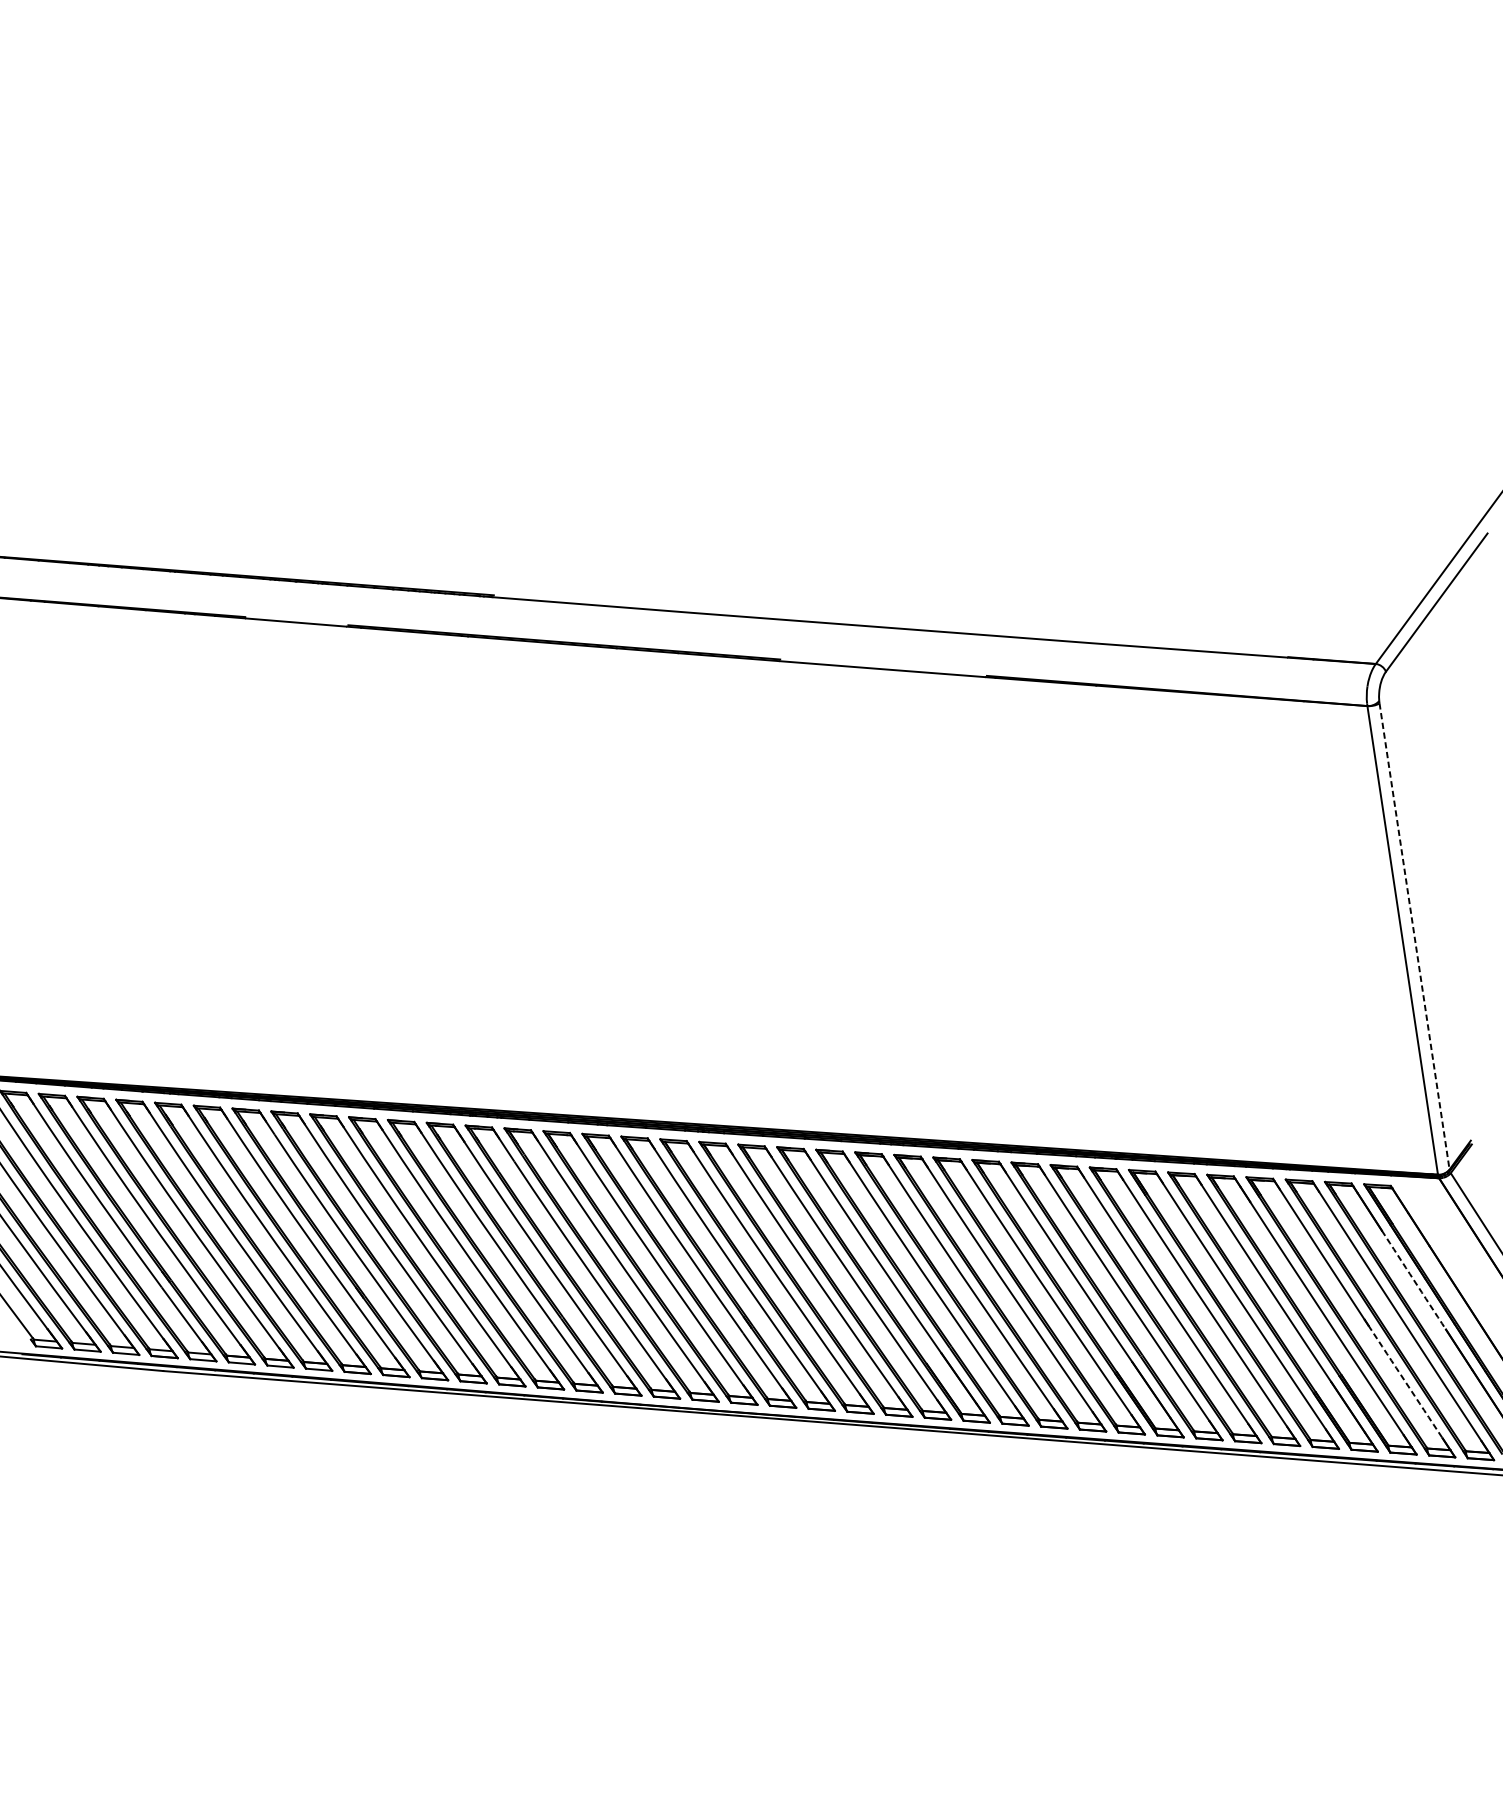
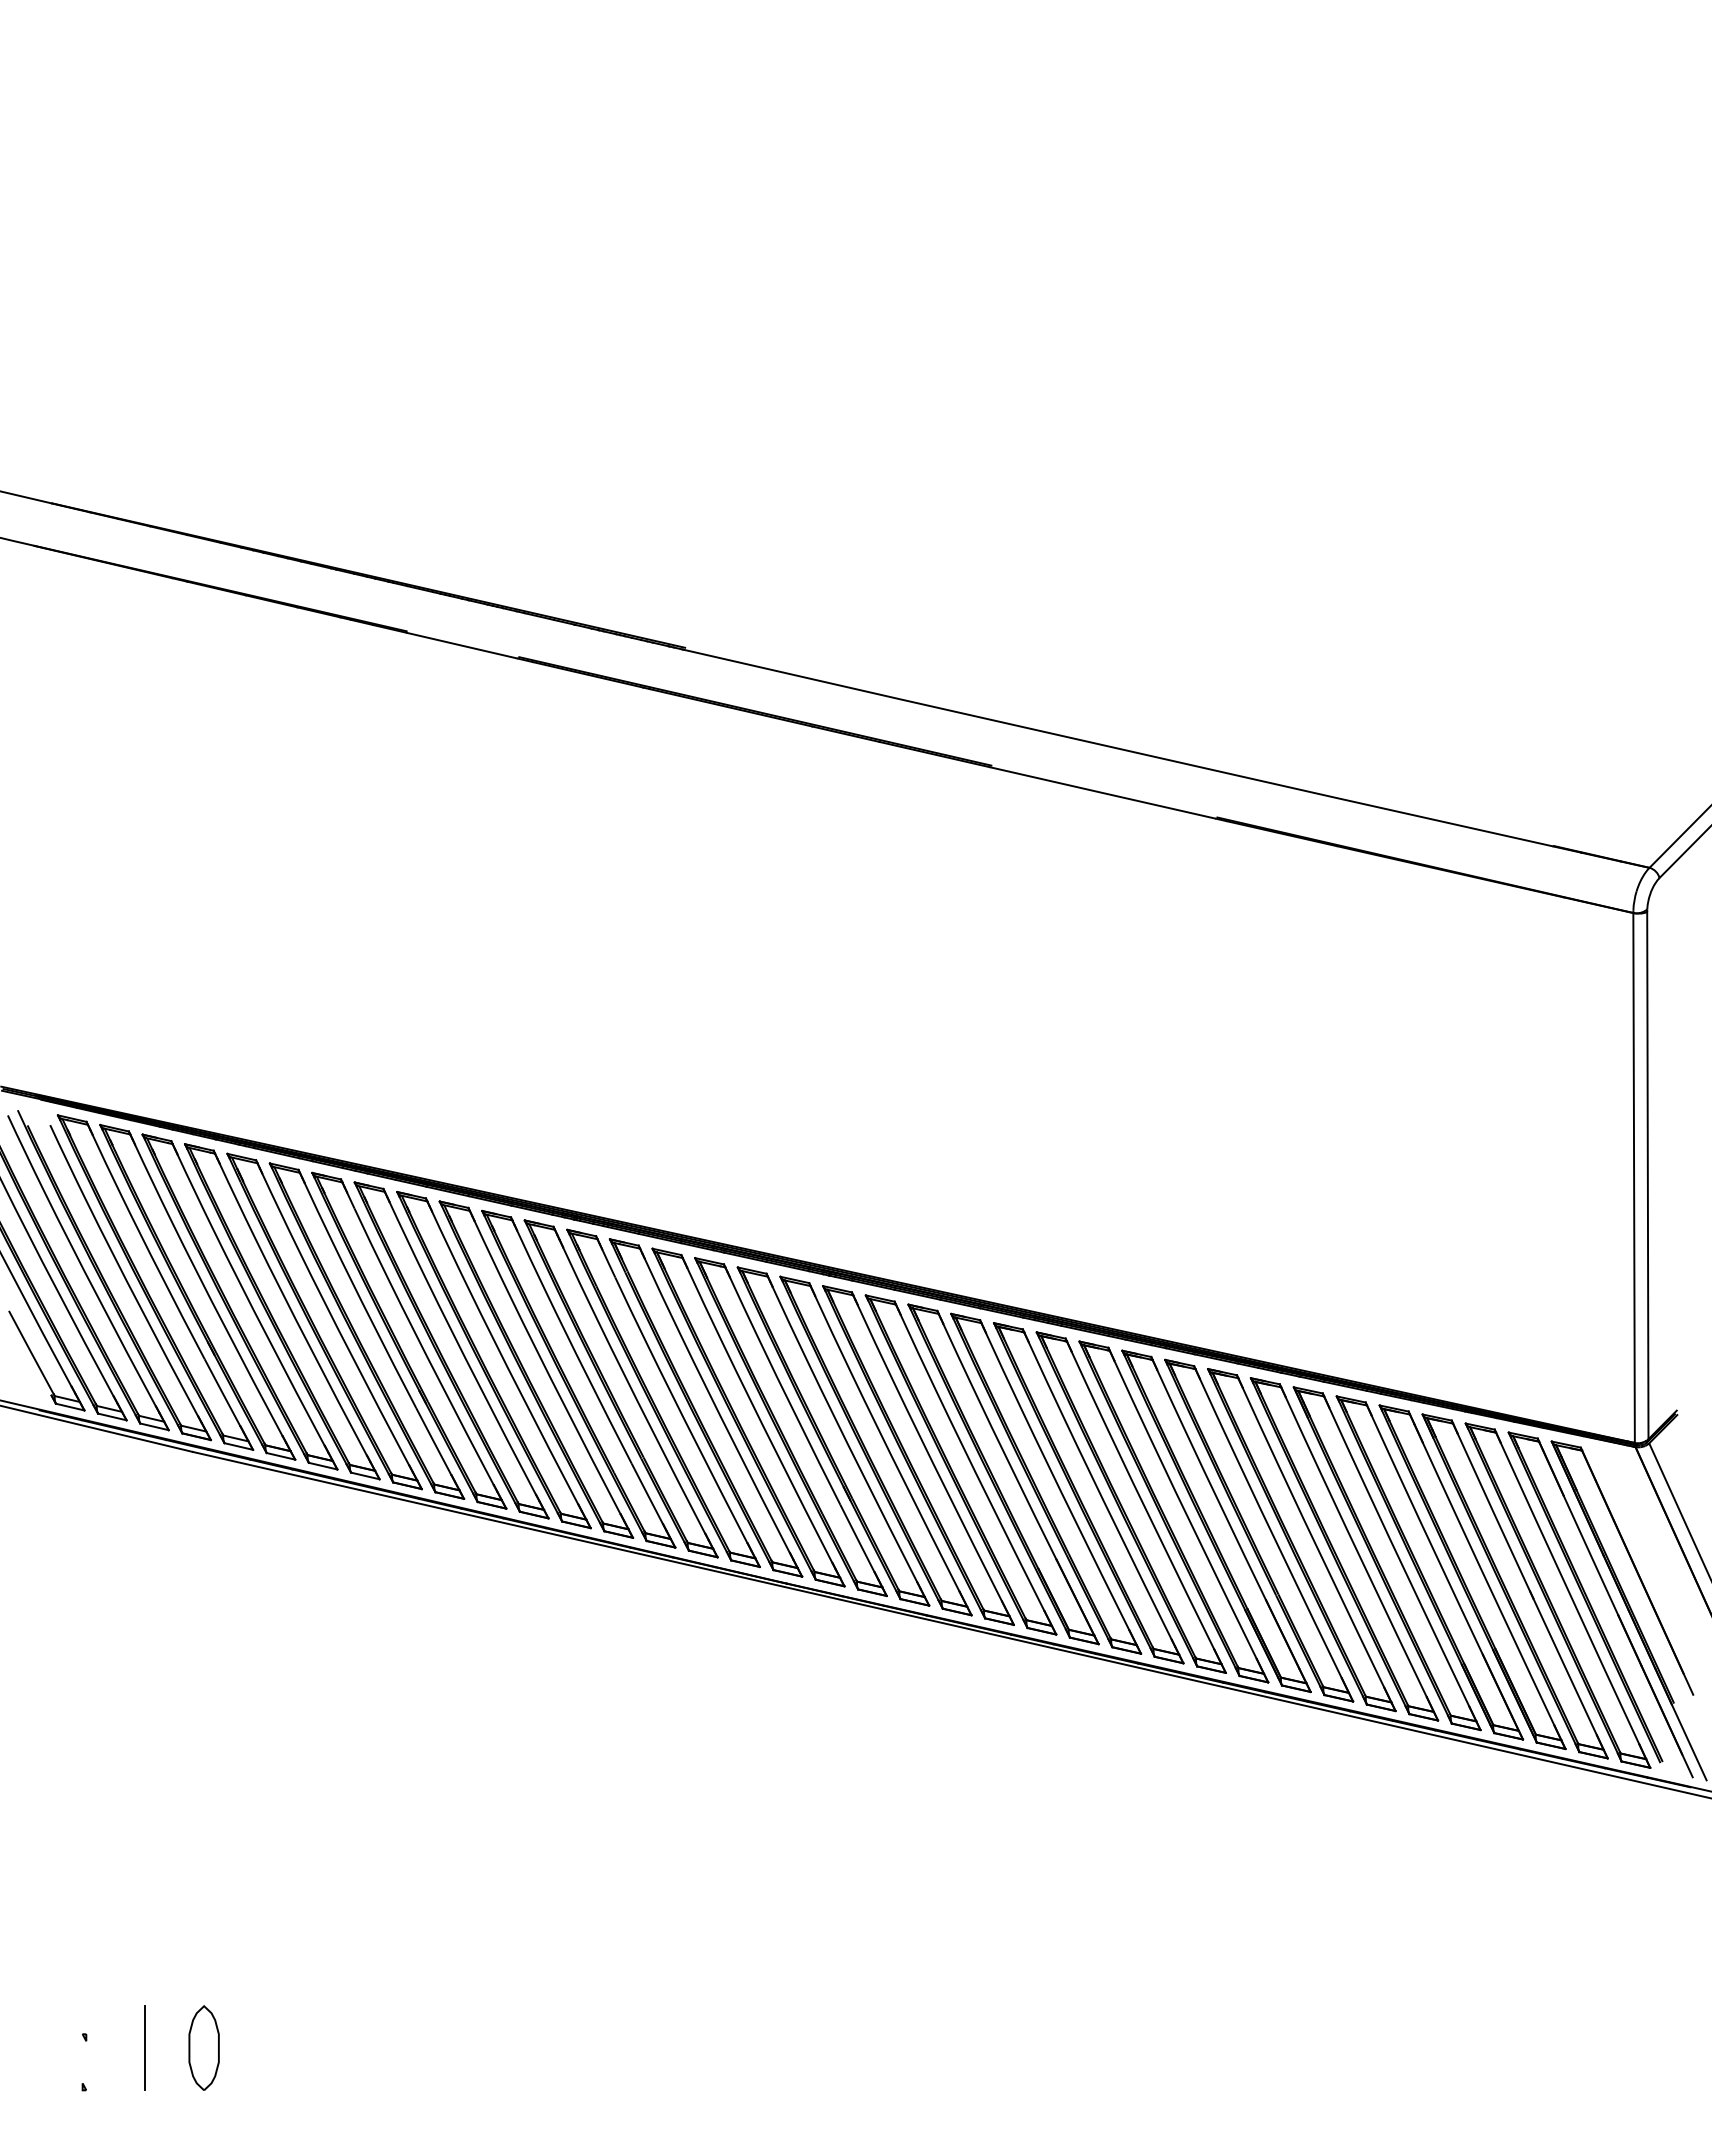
line: (1414, 936) -> (1647, 1175), dashed -> solid
arc: (1413, 1280) -> (1590, 1555), dashed -> solid
arc: (1405, 1381) -> (1565, 1666), dashed -> solid

